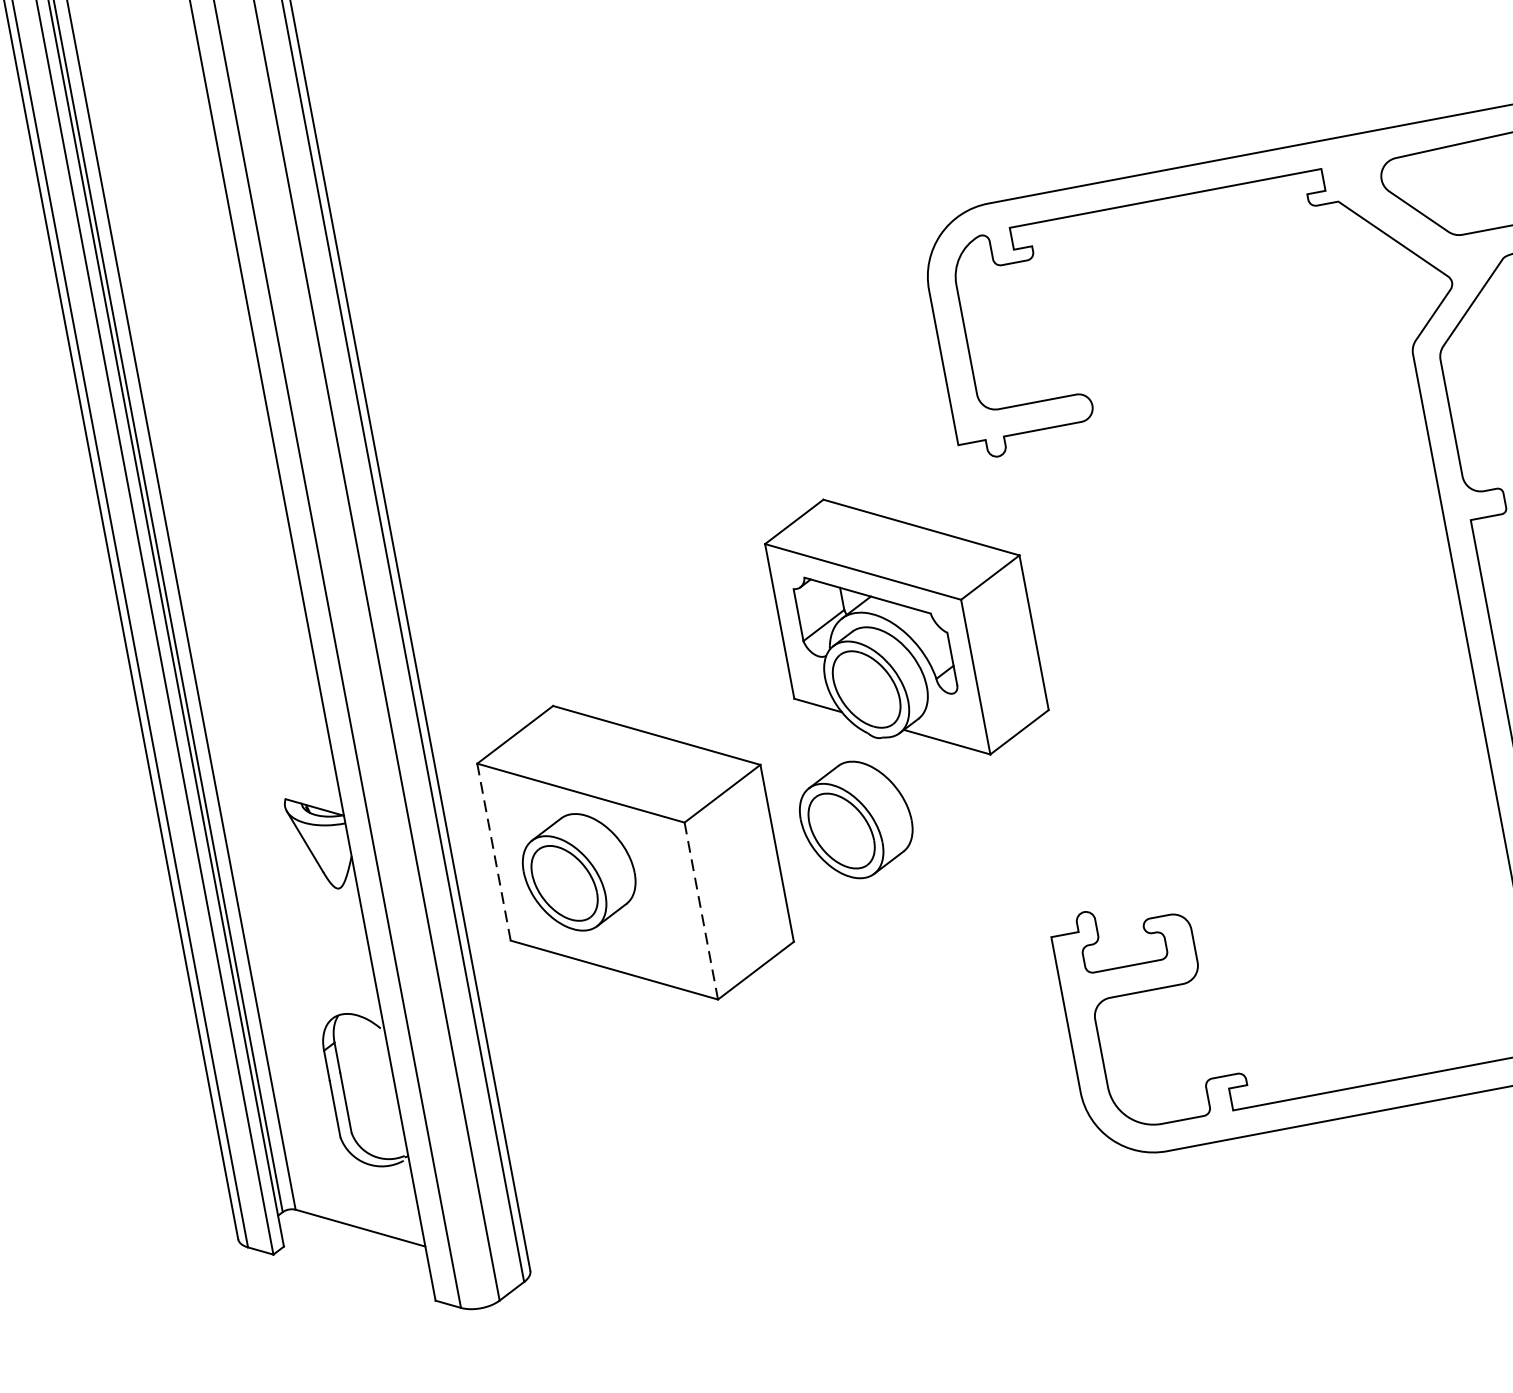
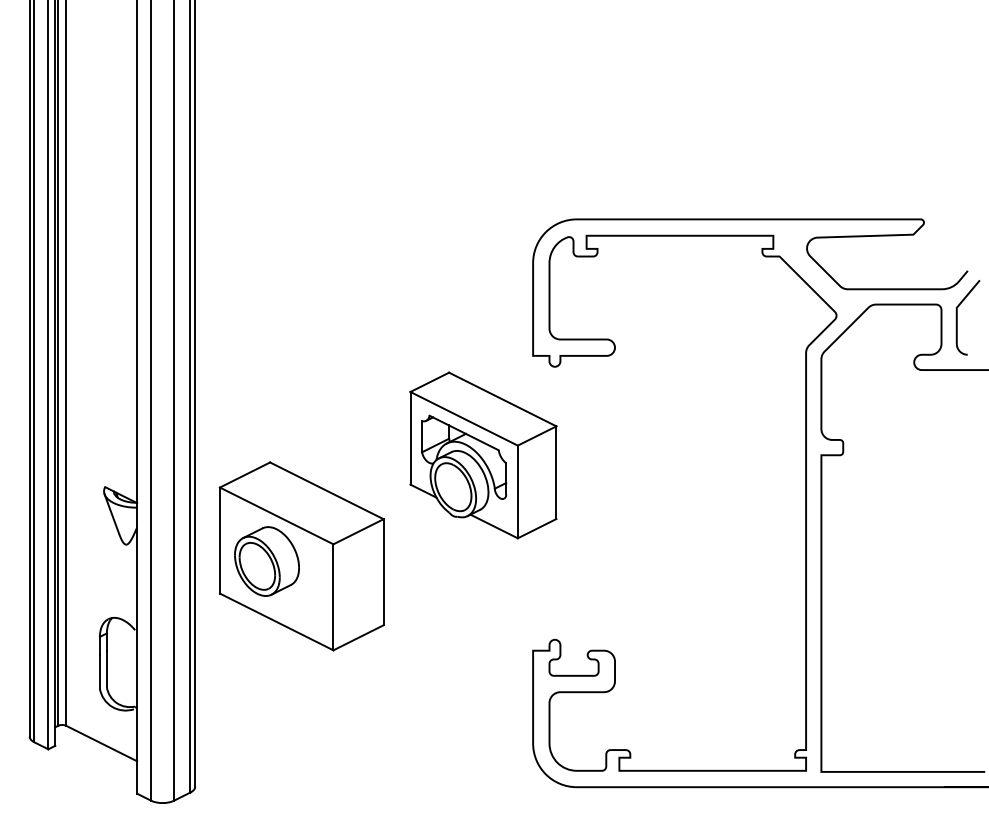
part: (855, 820) -> (432, 561), removed
line: (493, 853) -> (219, 541), dashed -> solid
line: (701, 909) -> (333, 596), dashed -> solid

